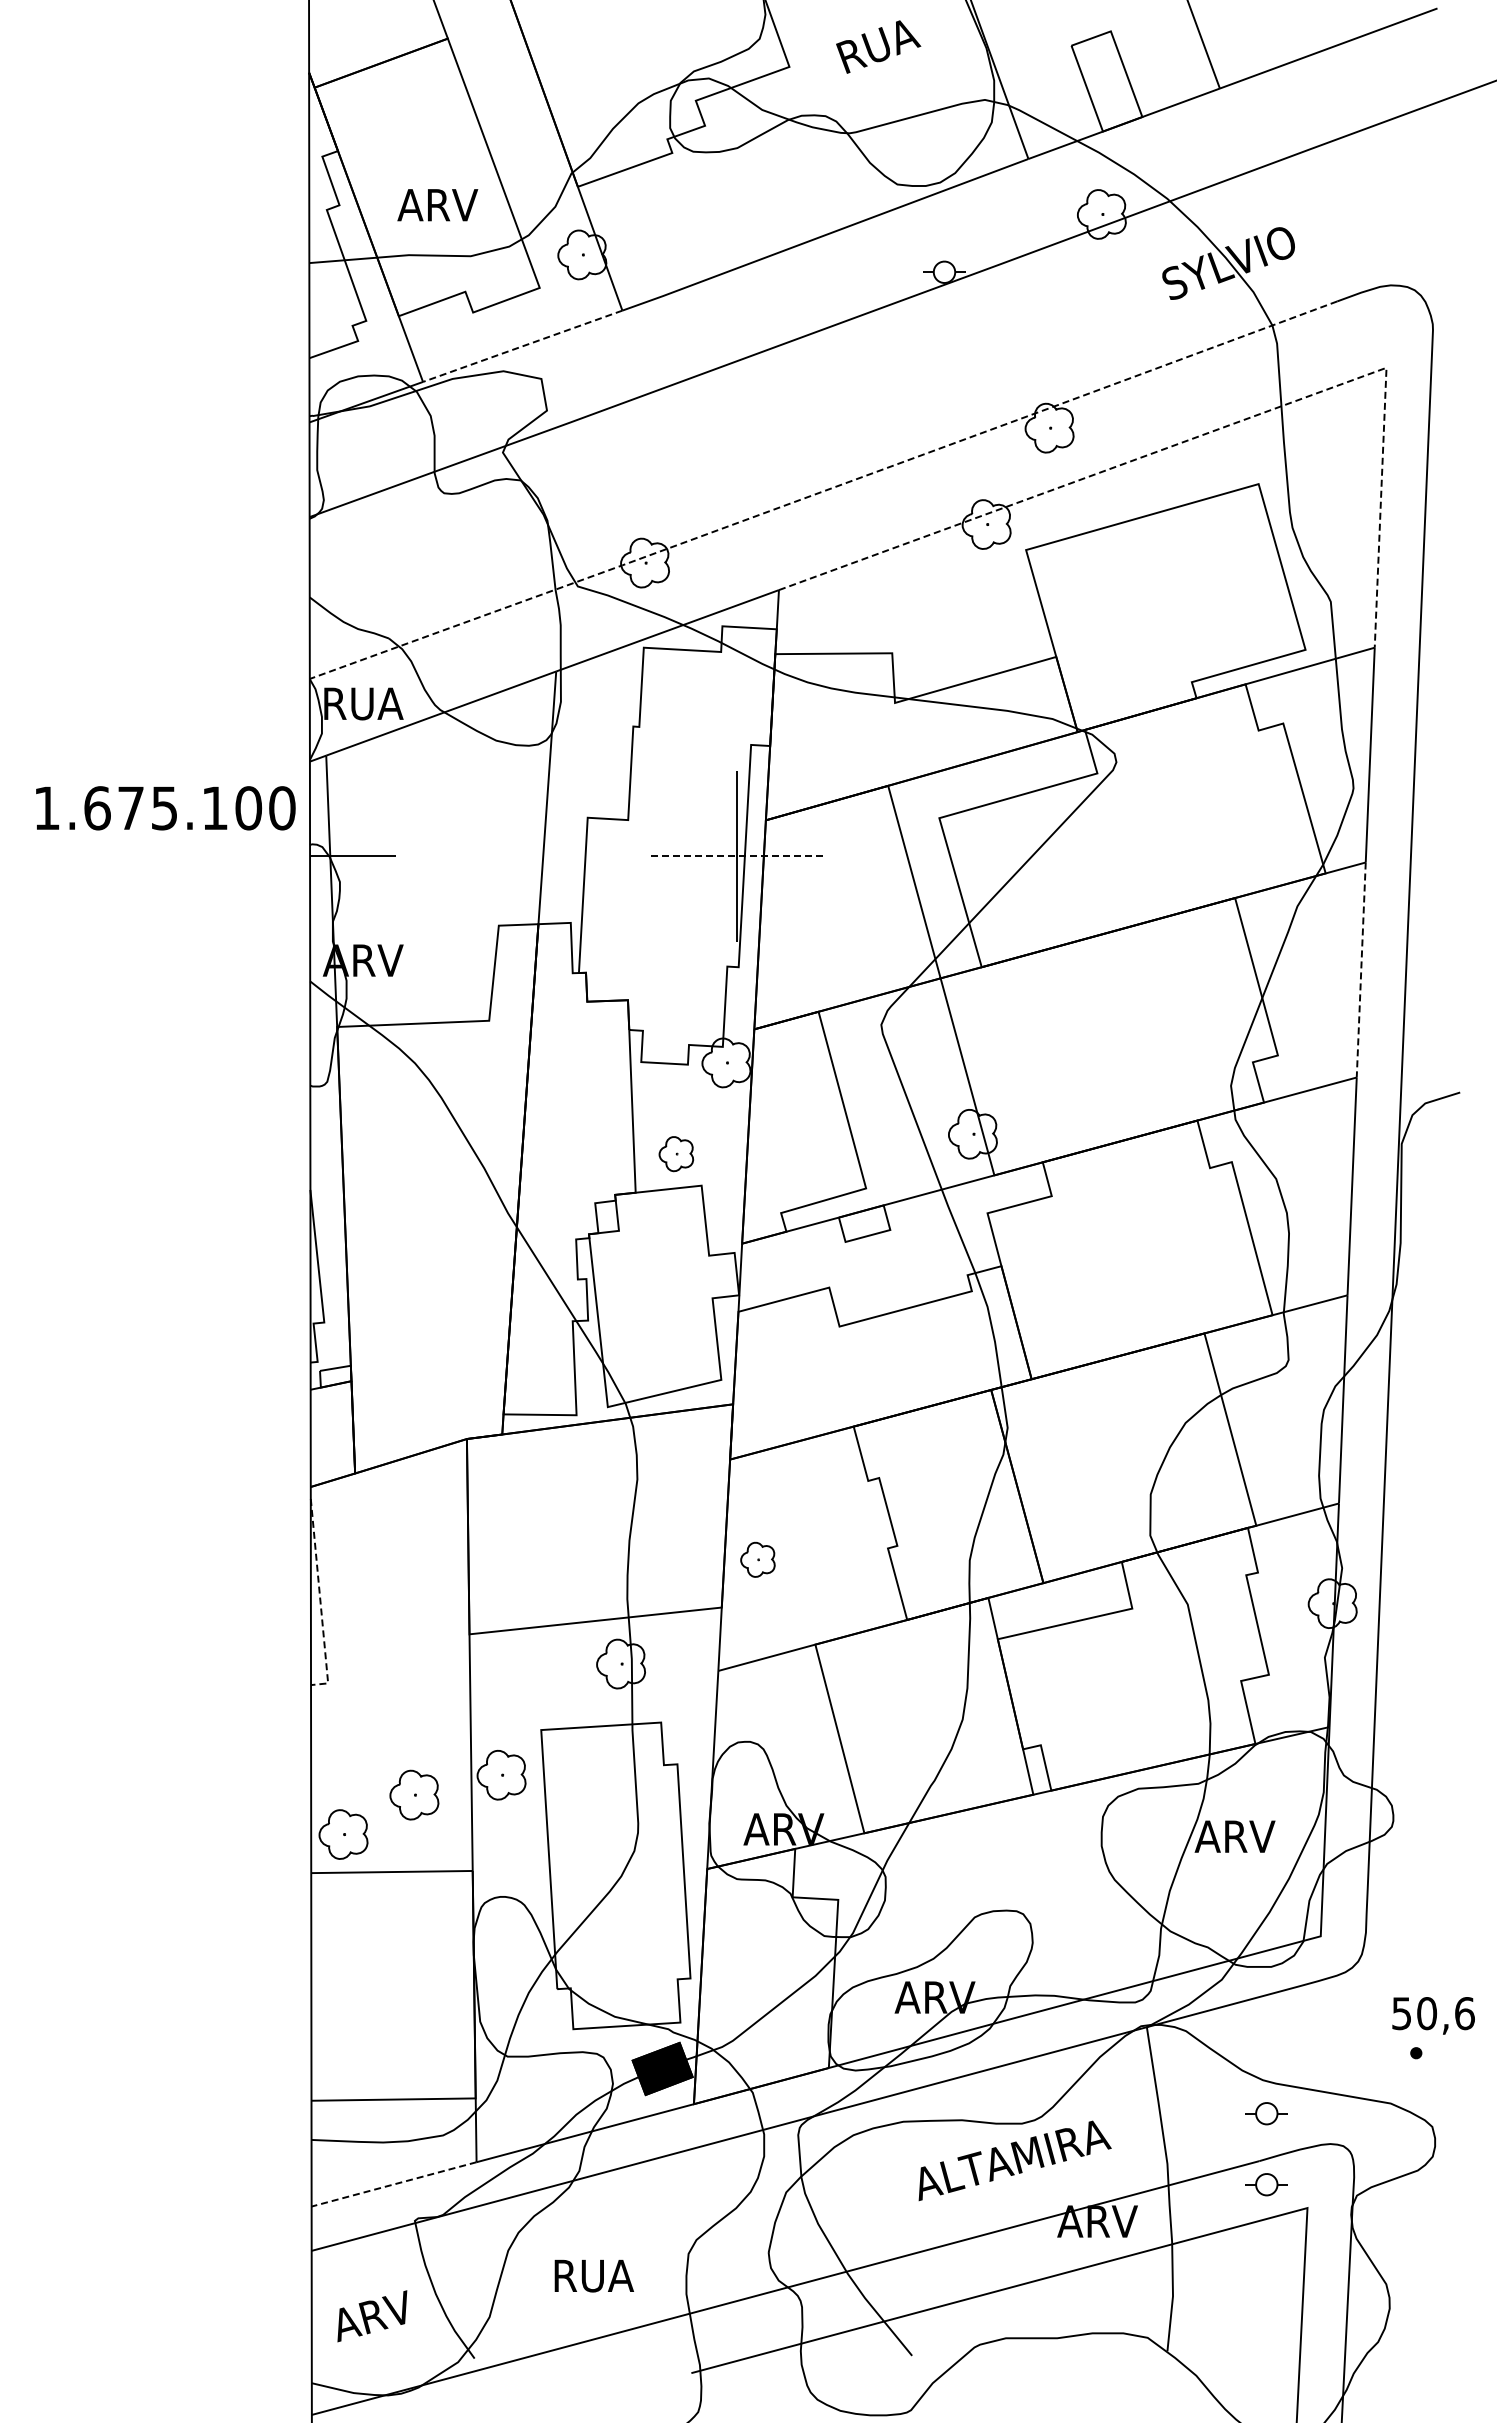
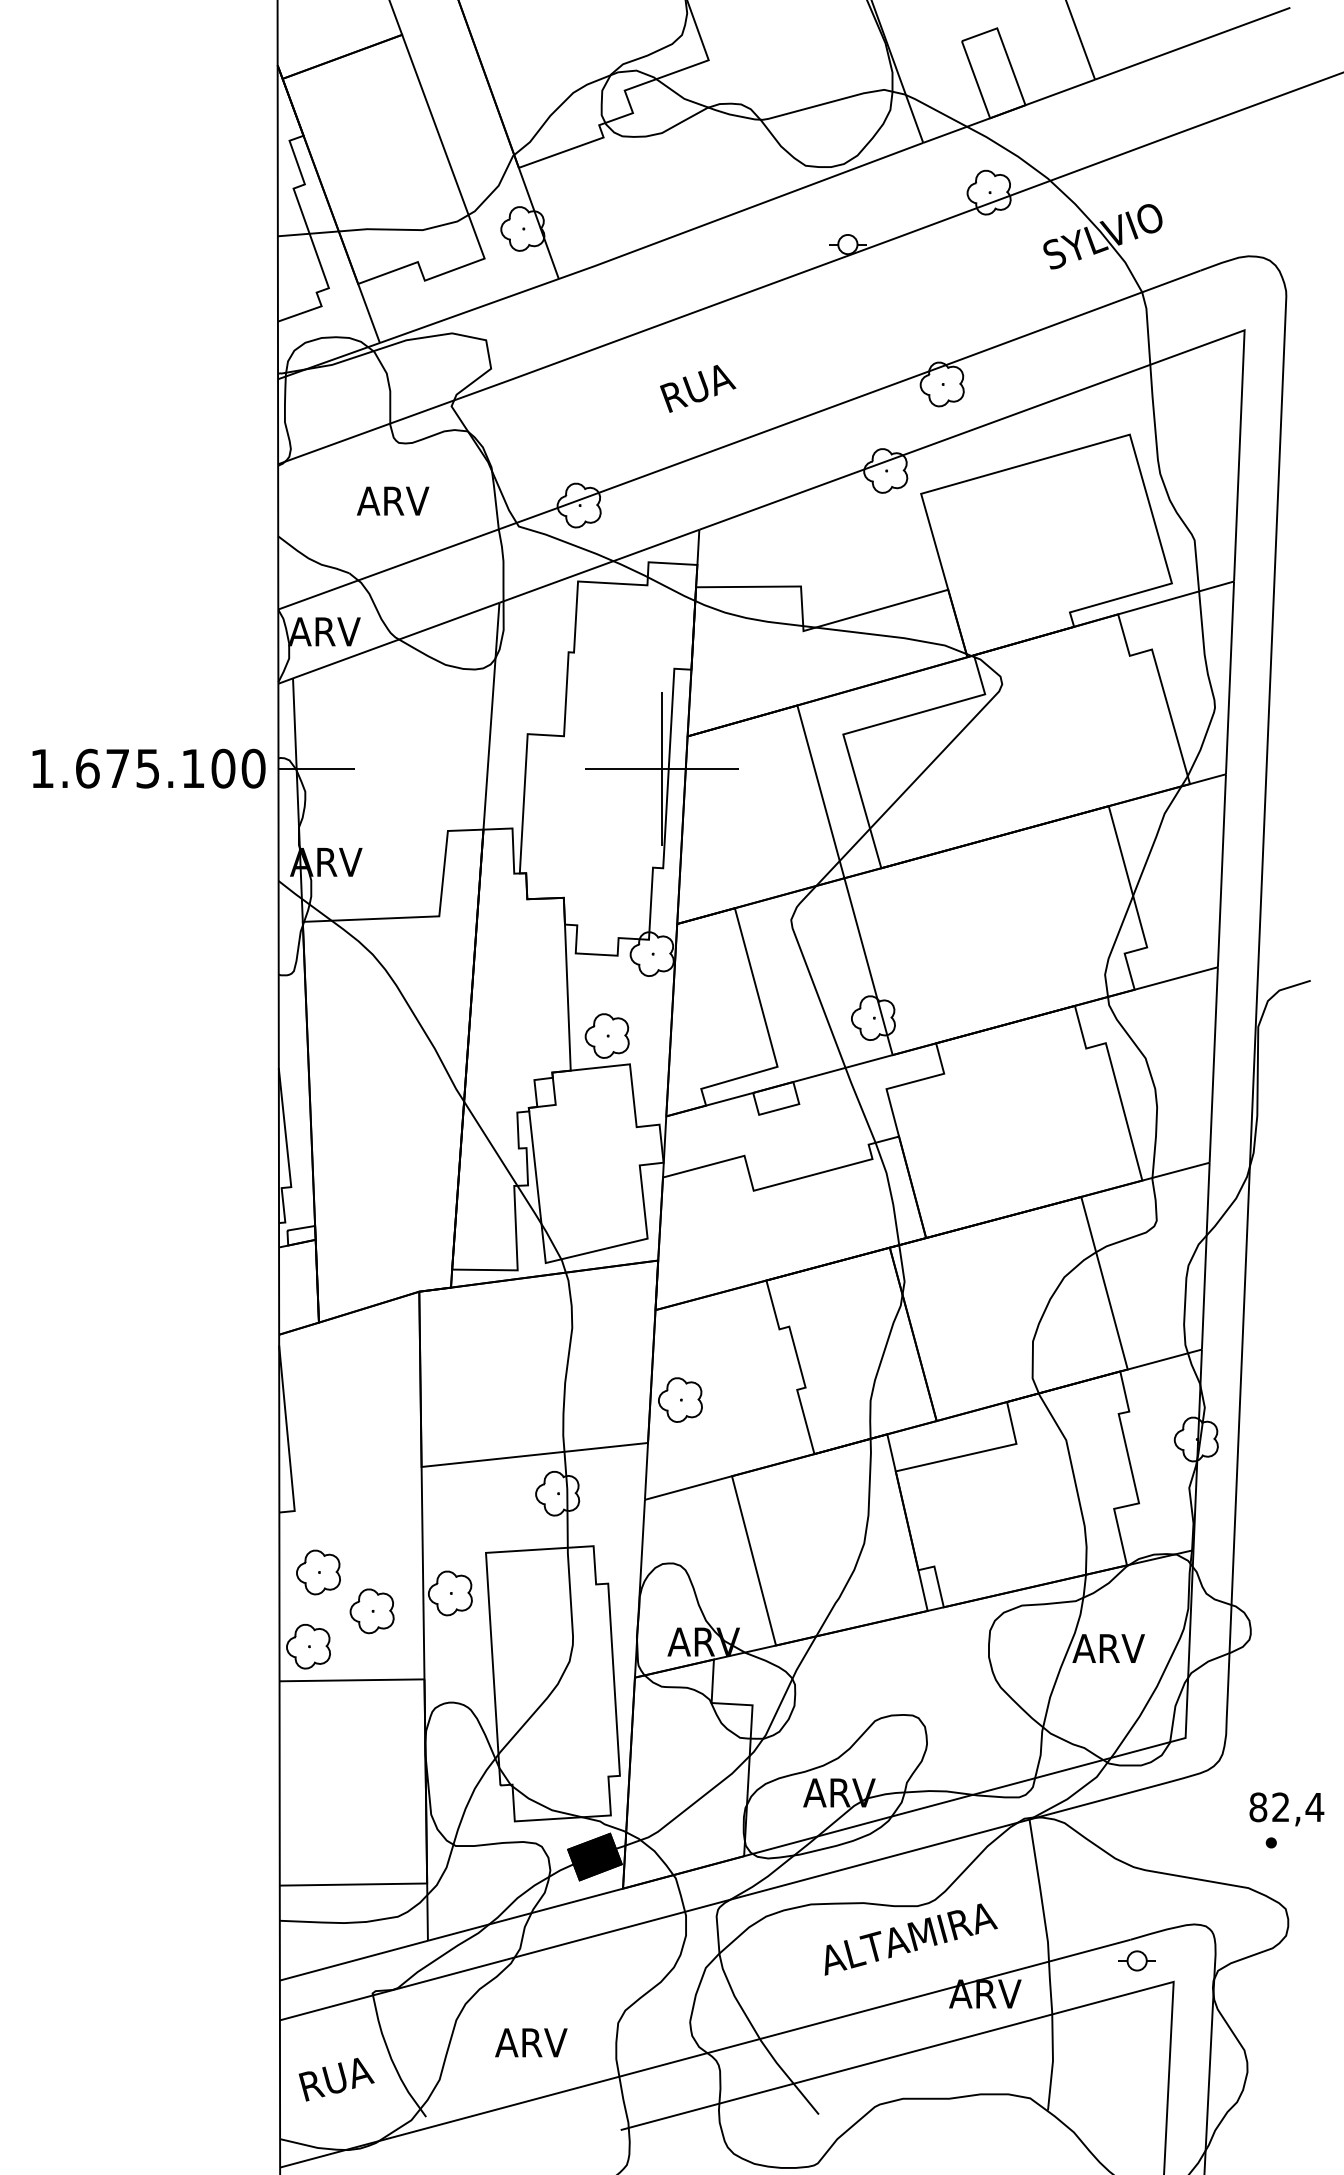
text: (878, 46) -> (698, 388), moved
text: (437, 205) -> (392, 501), moved
line: (522, 346) -> (469, 311), dashed -> solid
line: (1215, 430) -> (1091, 386), dashed -> solid
line: (824, 491) -> (740, 441), dashed -> solid
text: (362, 703) -> (325, 631), RUA -> ARV
text: (165, 808) -> (148, 768), moved
line: (736, 856) -> (661, 768), dashed -> solid
line: (1361, 970) -> (1222, 871), dashed -> solid
part: (676, 1153) -> (607, 1035), size x1.43
part: (757, 1559) -> (680, 1399), size x1.43
line: (320, 1601) -> (287, 1437), dashed -> solid
part: (354, 1751) -> (318, 1572), added
text: (1433, 2013) -> (1286, 1807), 50,6 -> 82,4
part: (1266, 2113) -> (1136, 1897), removed
line: (393, 2184) -> (353, 1960), dashed -> solid
text: (592, 2275) -> (531, 2042), RUA -> ARV
text: (374, 2316) -> (336, 2079), ARV -> RUA

